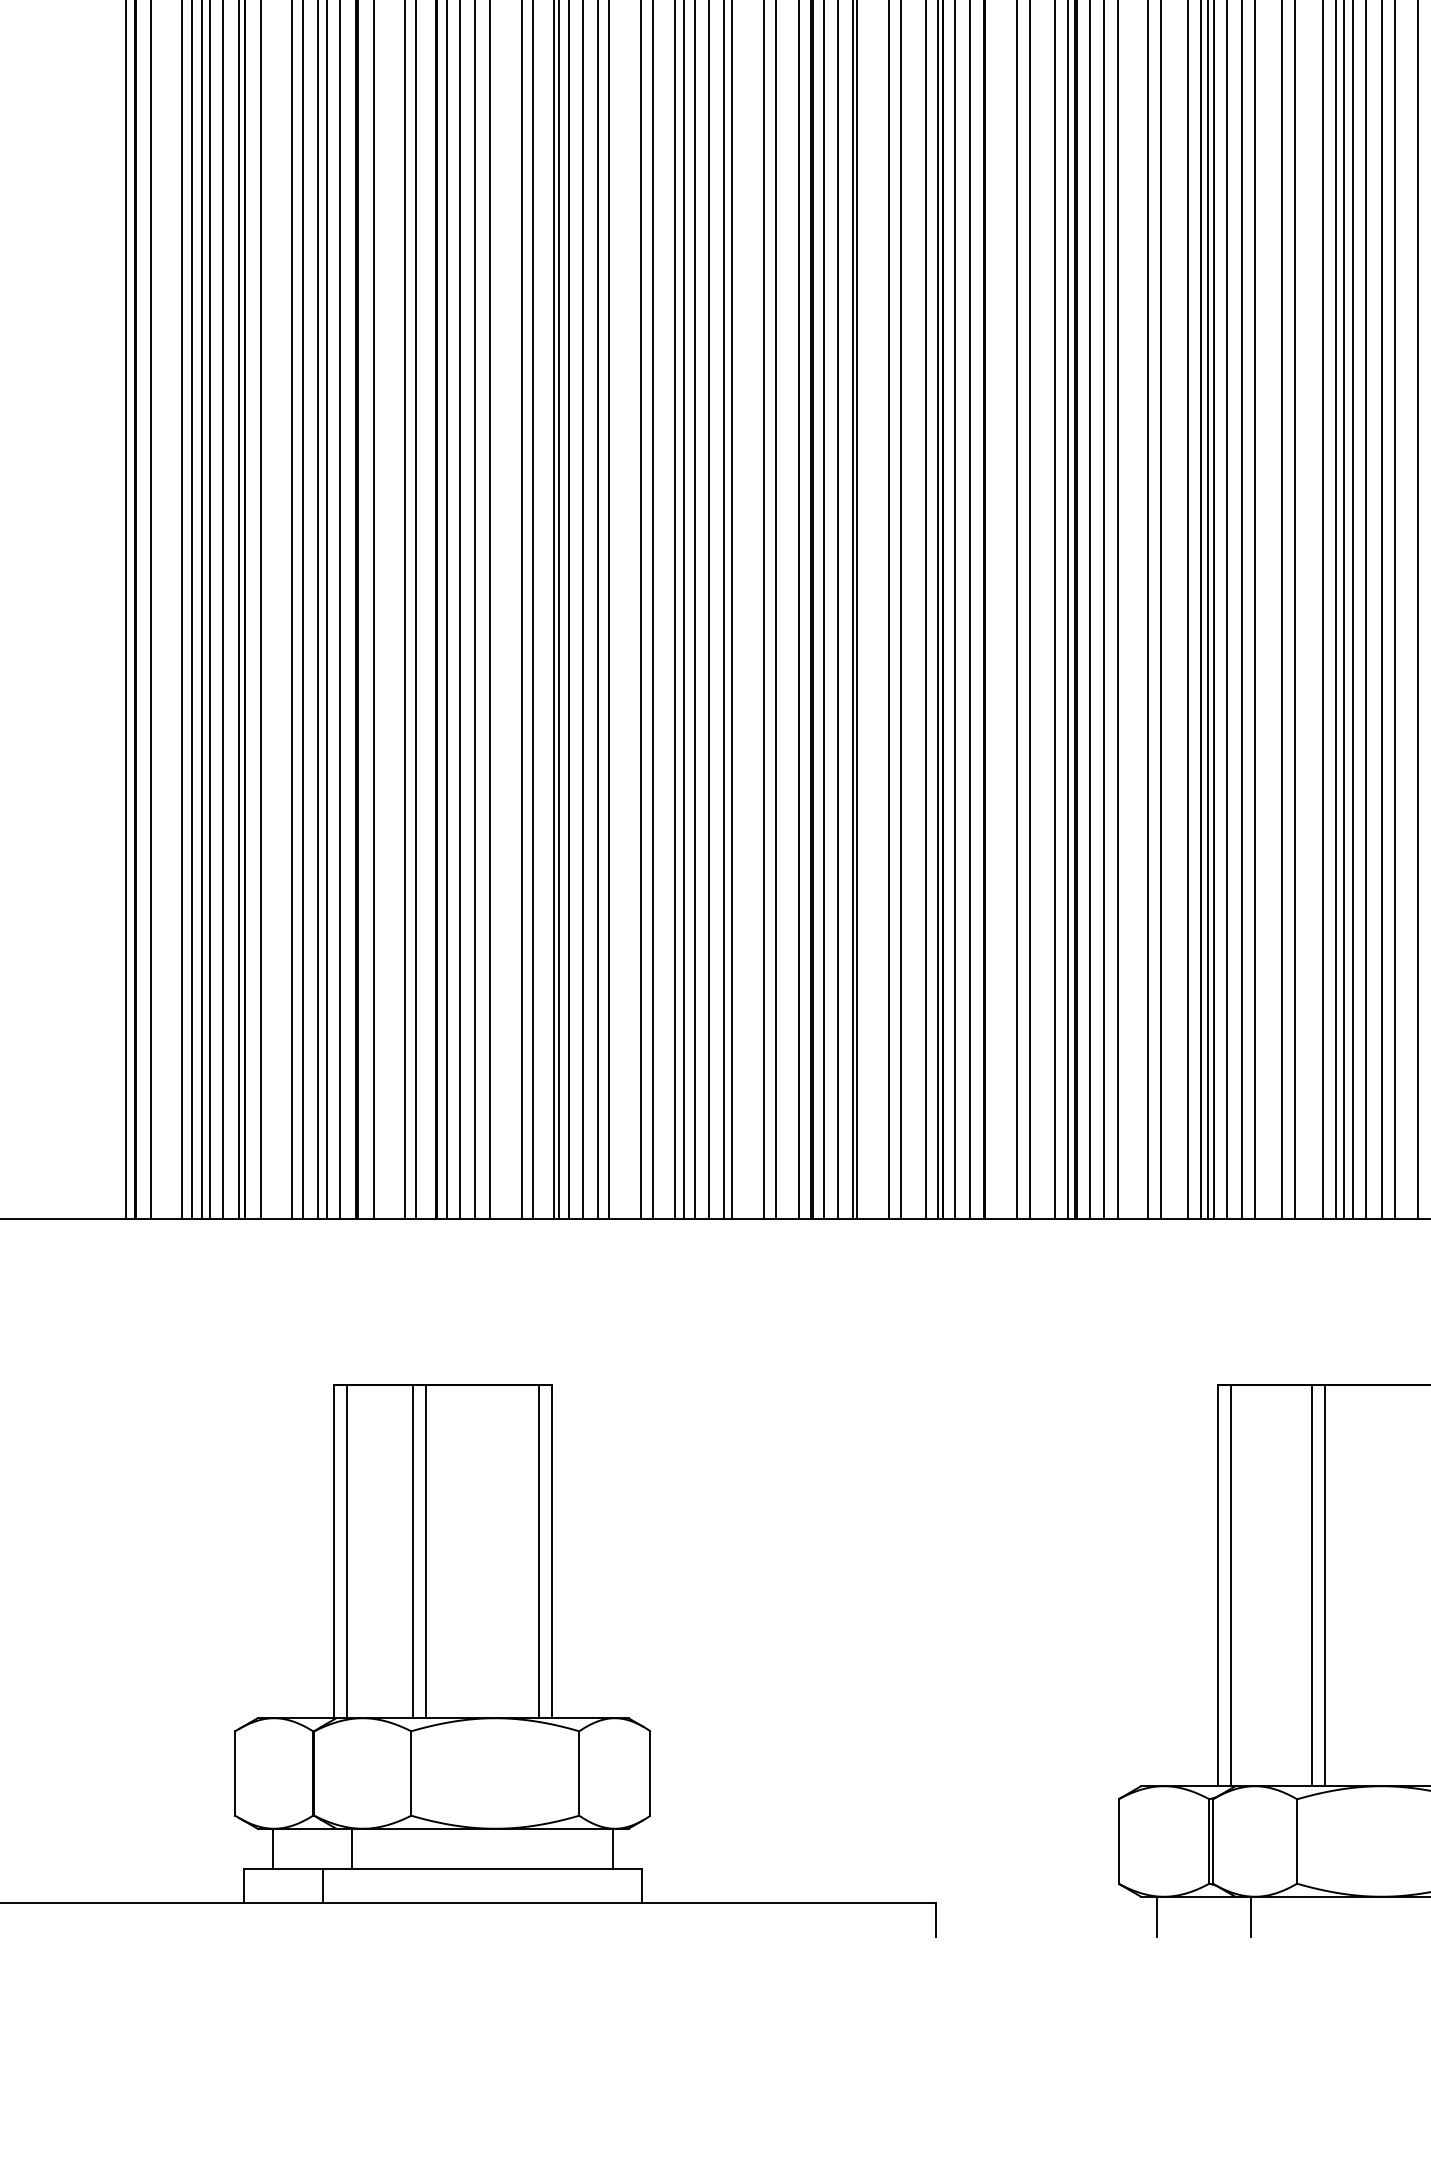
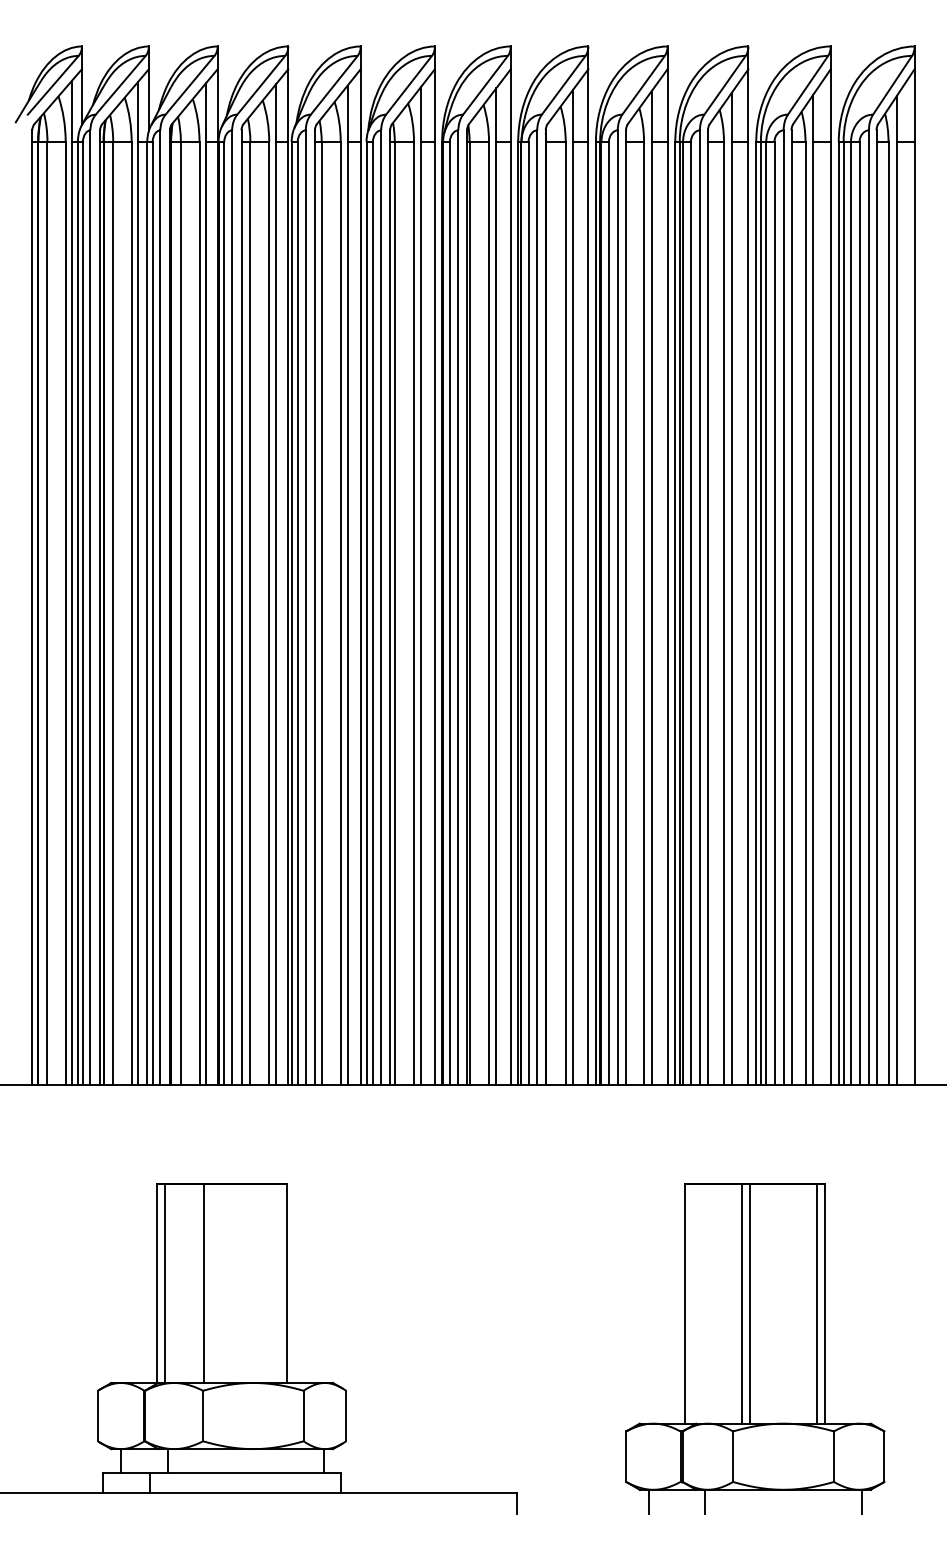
line: (426, 1550) -> (212, 1282), removed
line: (538, 1550) -> (279, 1282), removed
line: (1231, 1585) -> (693, 1303), removed

